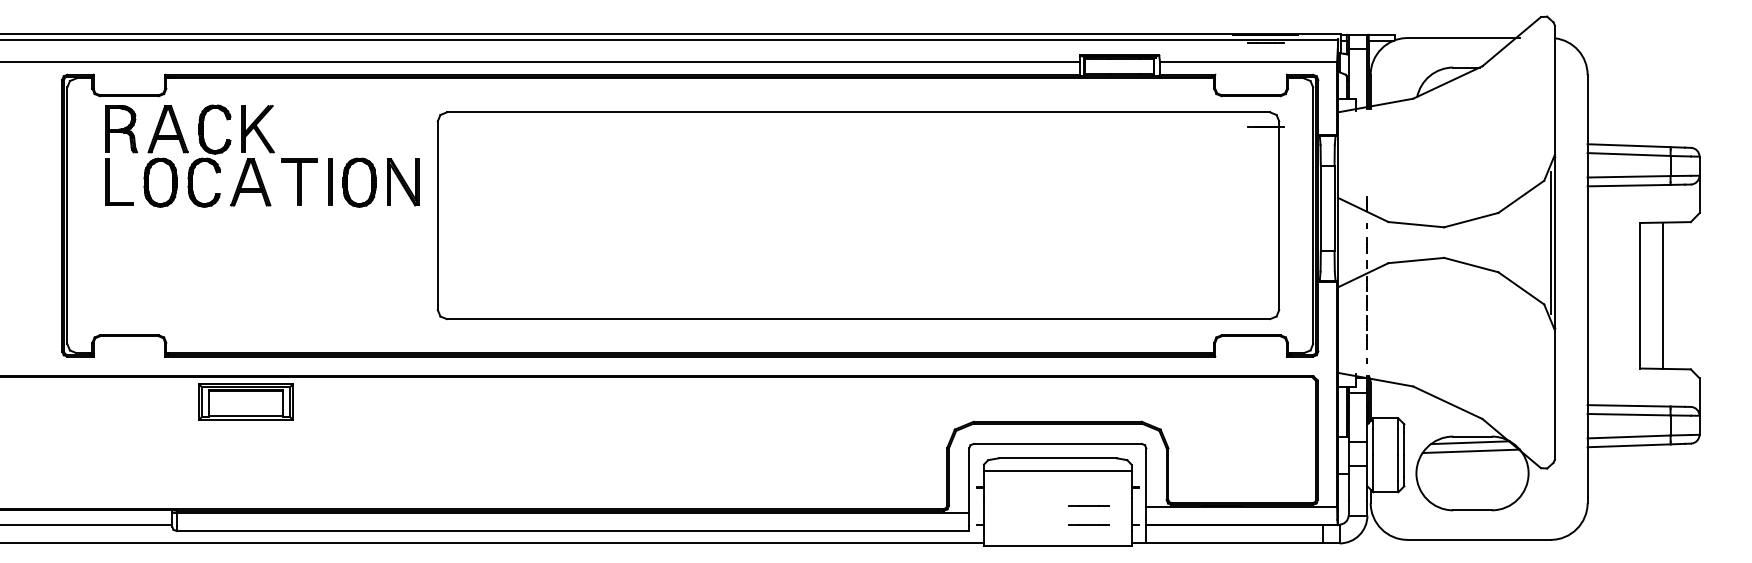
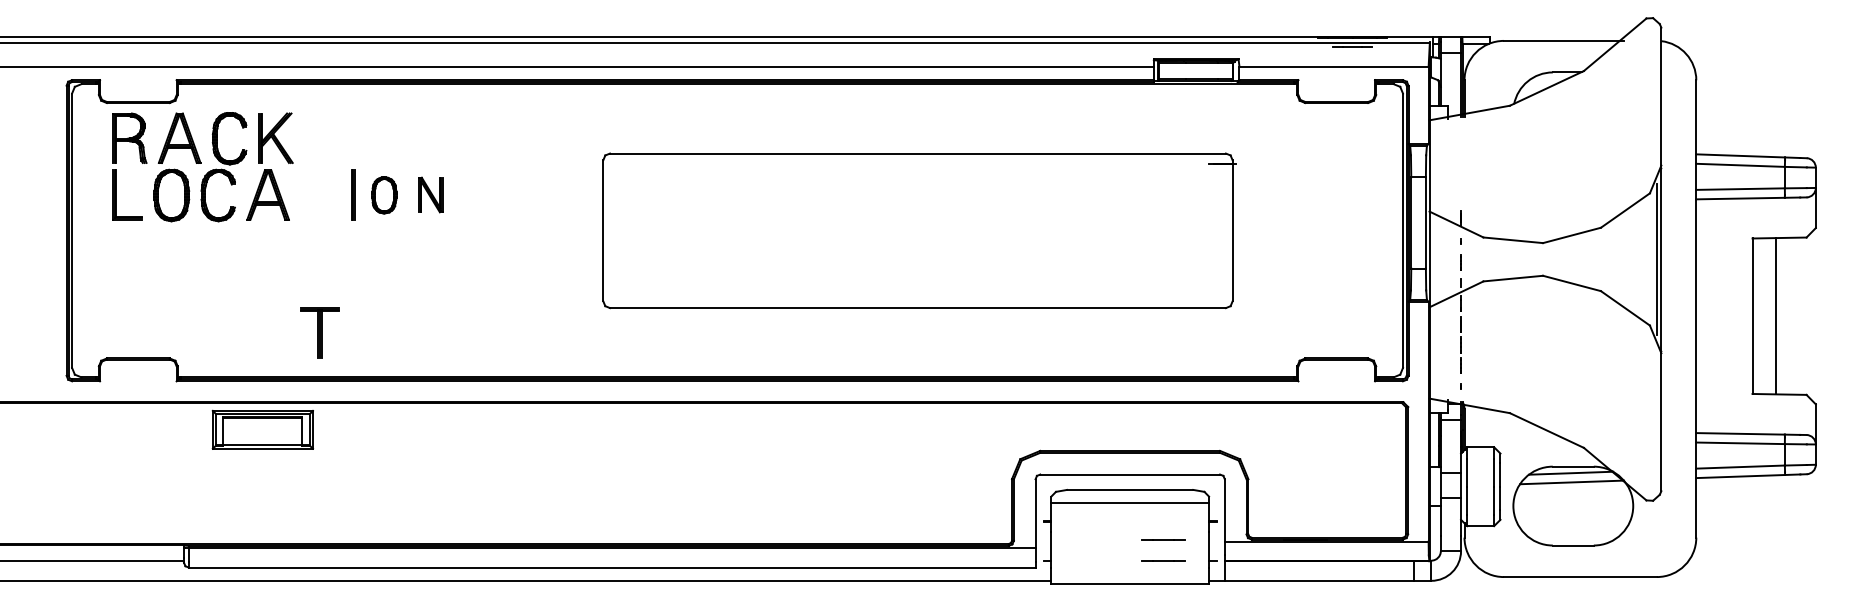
part: (298, 181) -> (319, 332), moved
part: (402, 181) -> (430, 194), size x0.7
part: (359, 182) -> (384, 195), size x0.7
part: (860, 215) -> (919, 230), size x0.7

